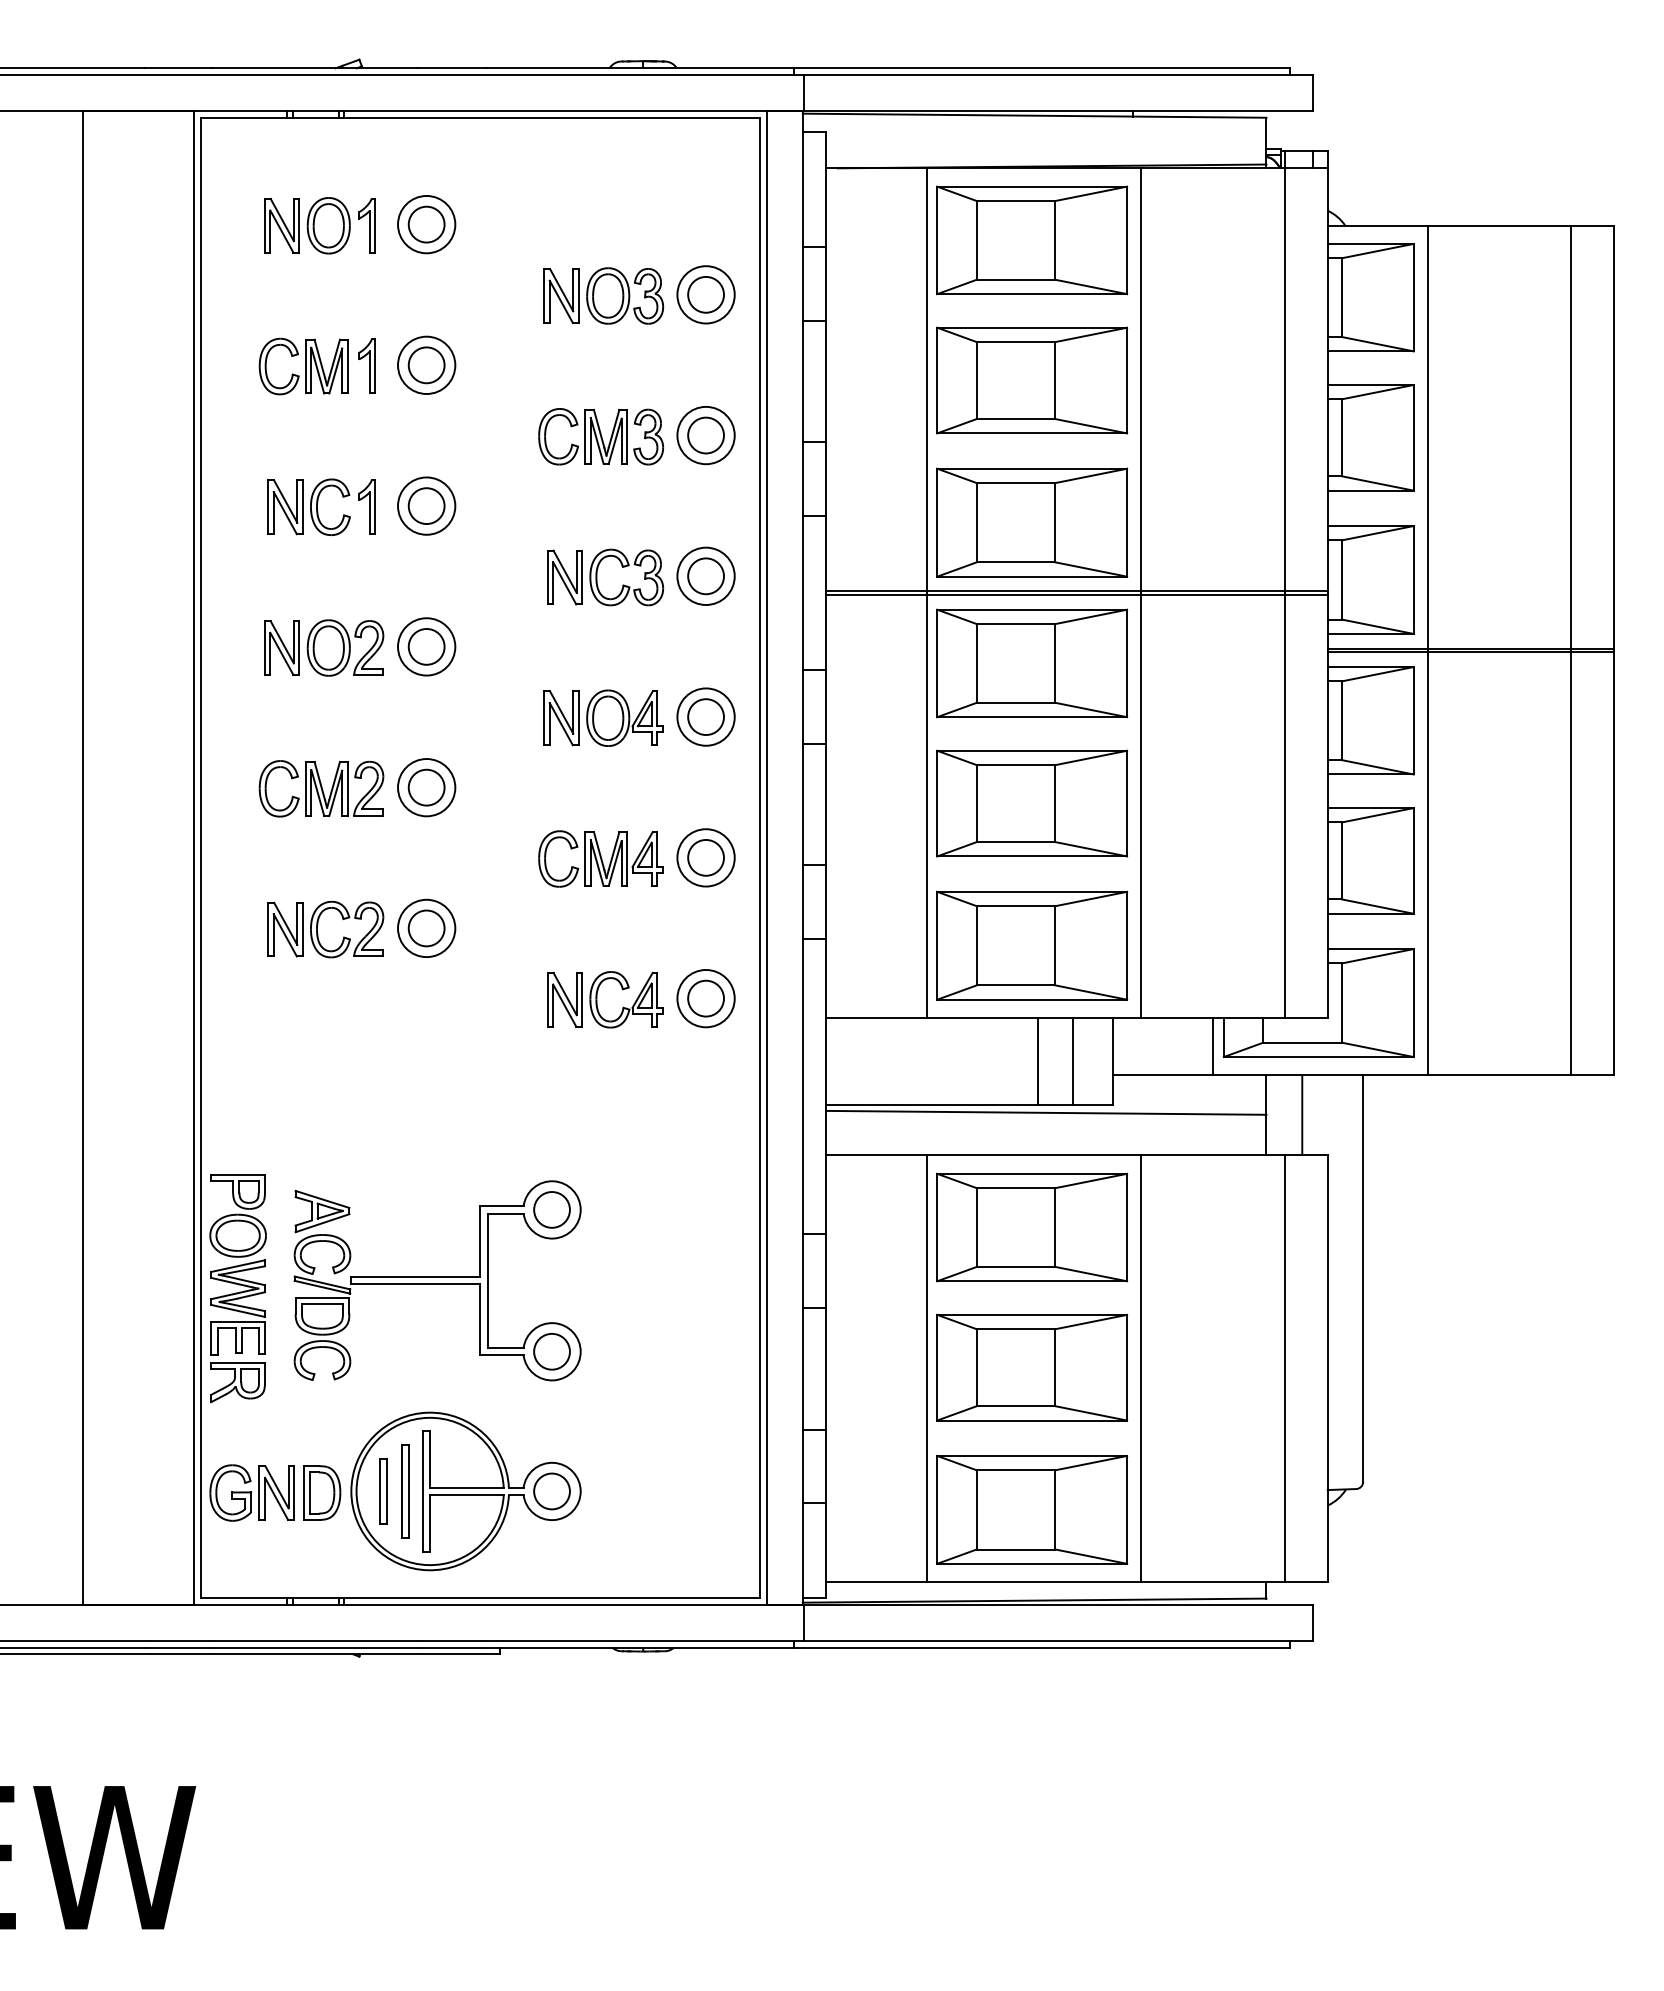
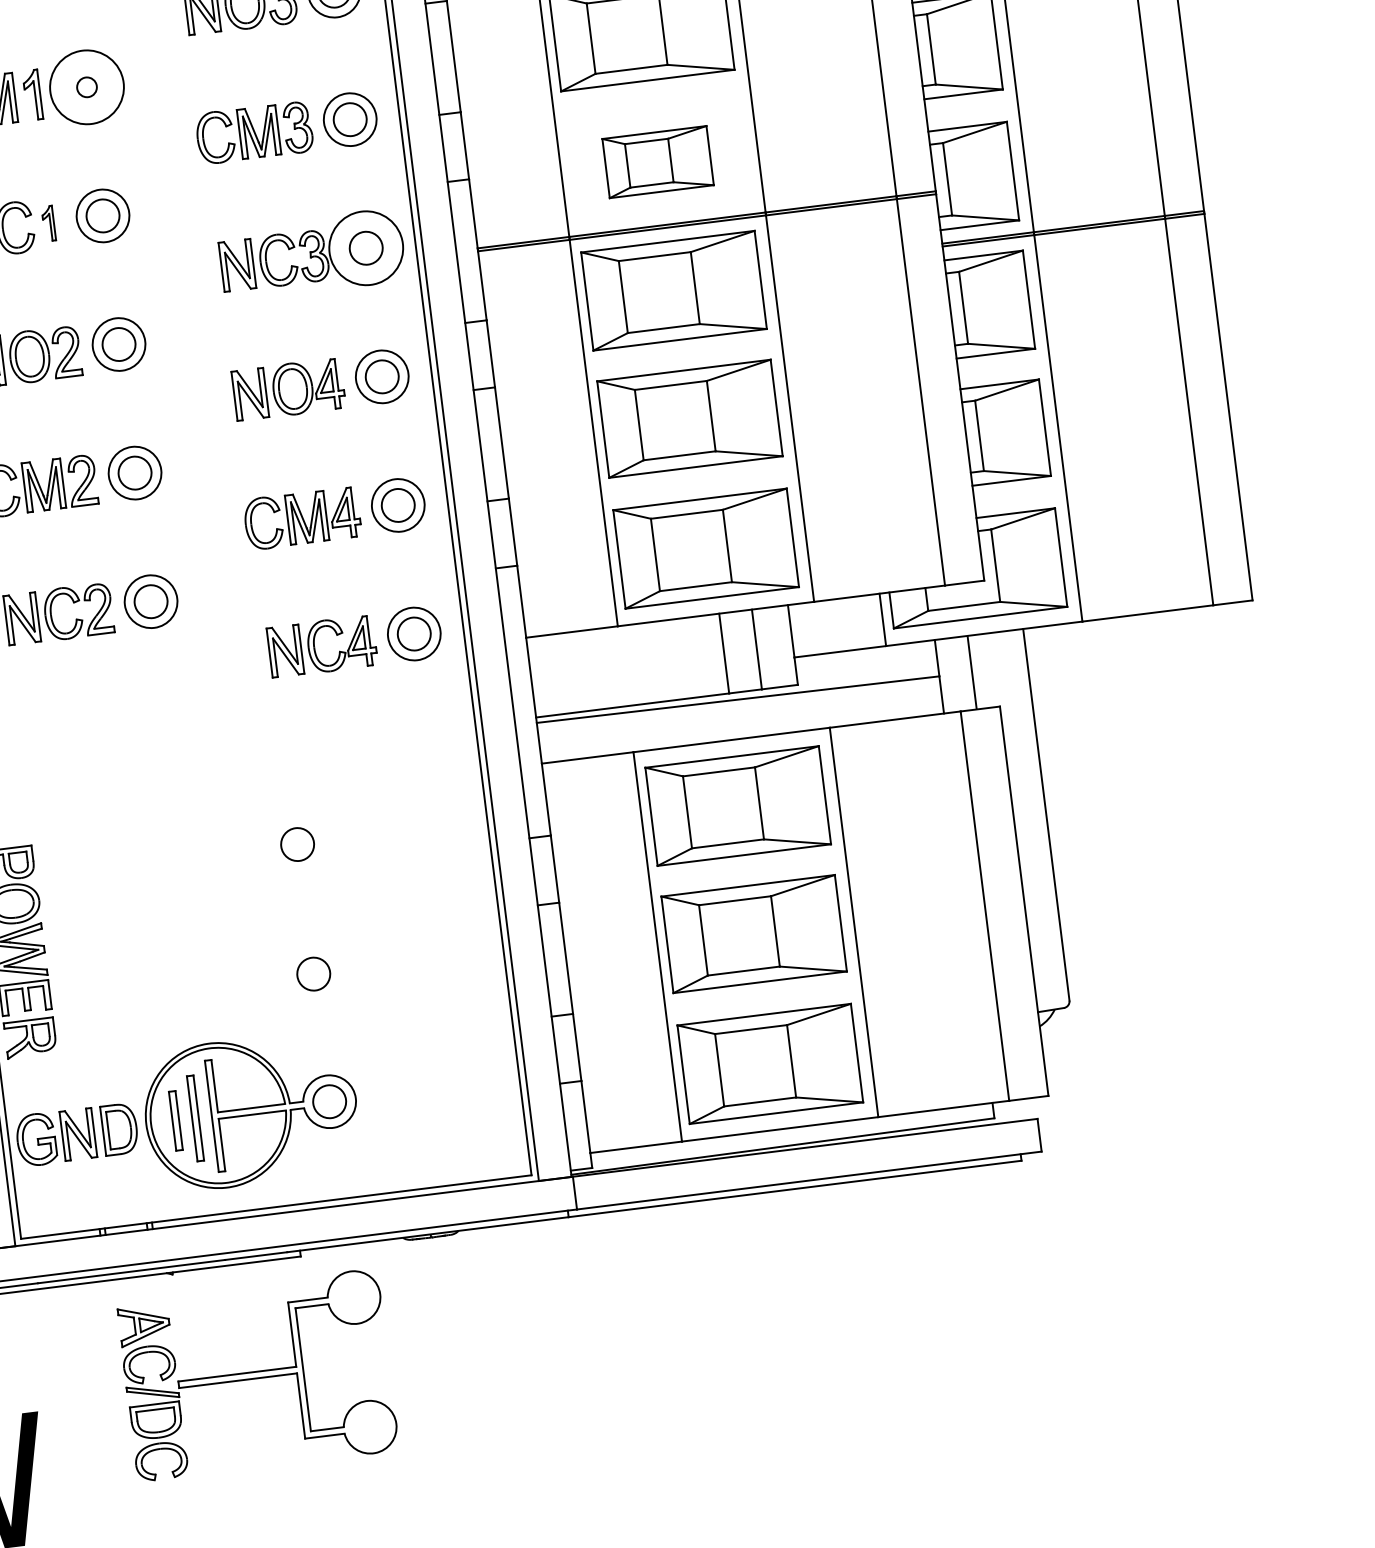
circle: (426, 365) -> (86, 87), size x0.6
circle: (426, 365) -> (86, 87), size x1.4
part: (366, 506) -> (48, 223), size x0.7
part: (1032, 522) -> (658, 161), size x0.6
circle: (705, 575) -> (365, 247), size x1.4
part: (437, 1280) -> (257, 1375), moved

